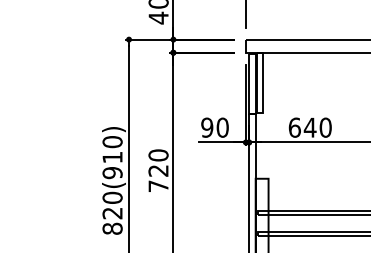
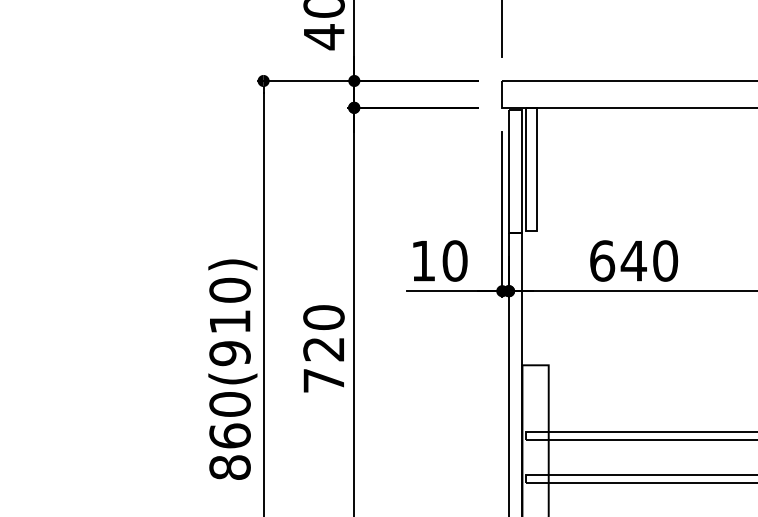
text: (207, 127) -> (423, 260), 90 -> 10
text: (112, 213) -> (229, 436), 820(910) -> 860(910)

